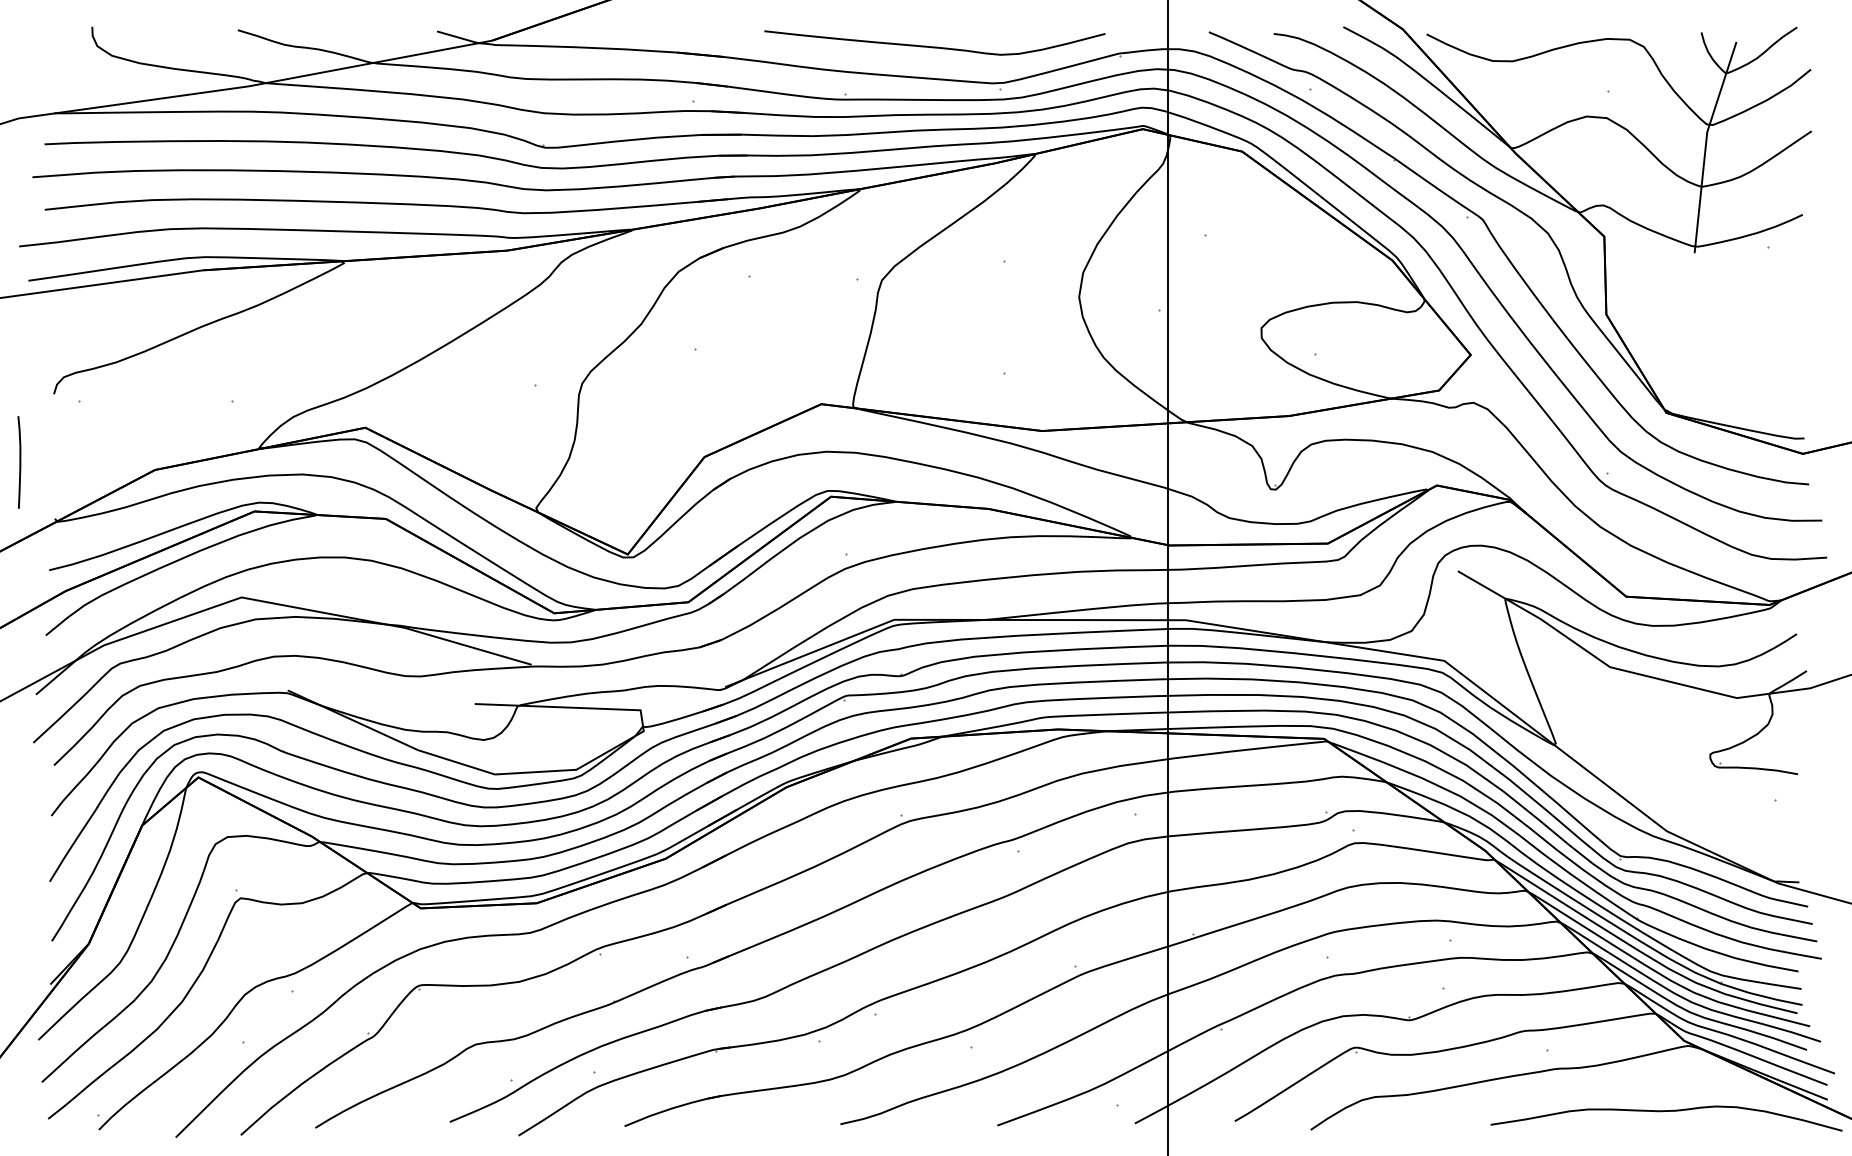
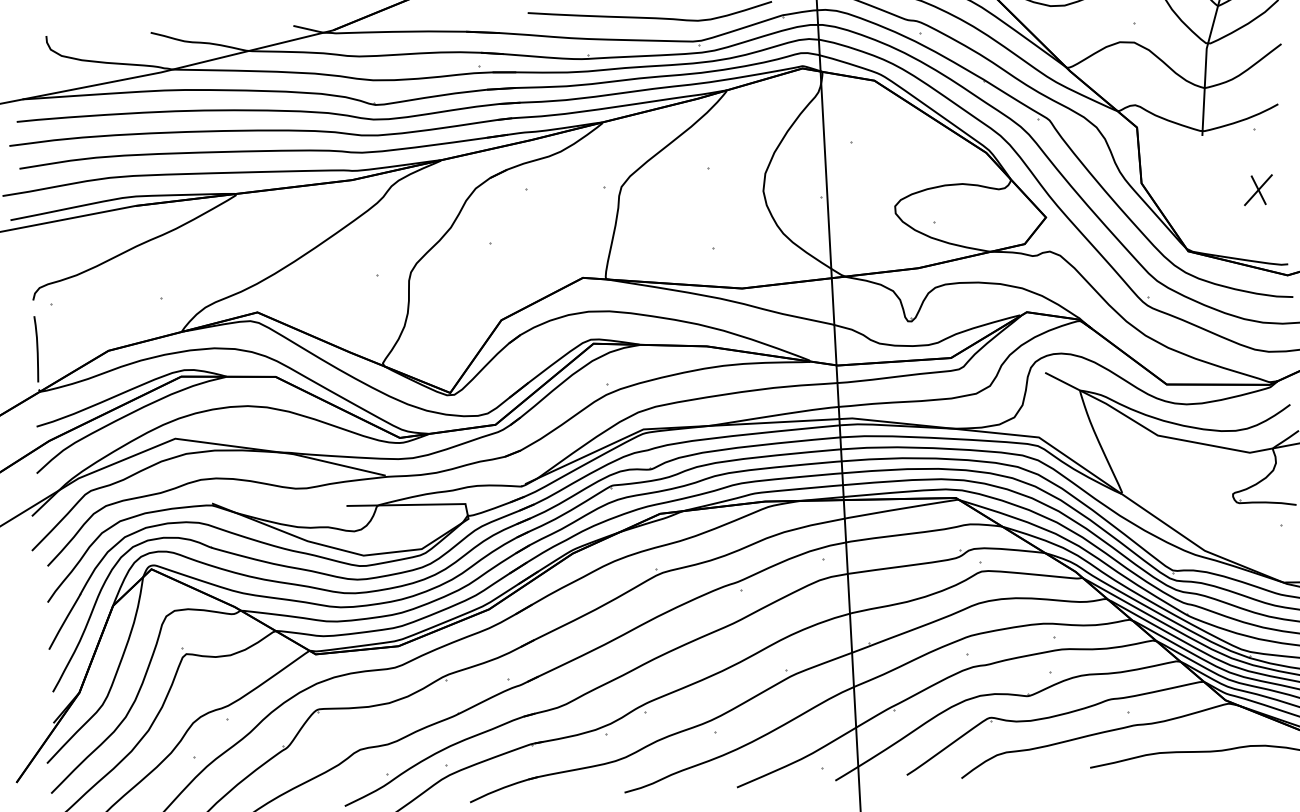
part: (1768, 332) -> (1258, 189), added
curve: (19, 462) -> (36, 349), moved

